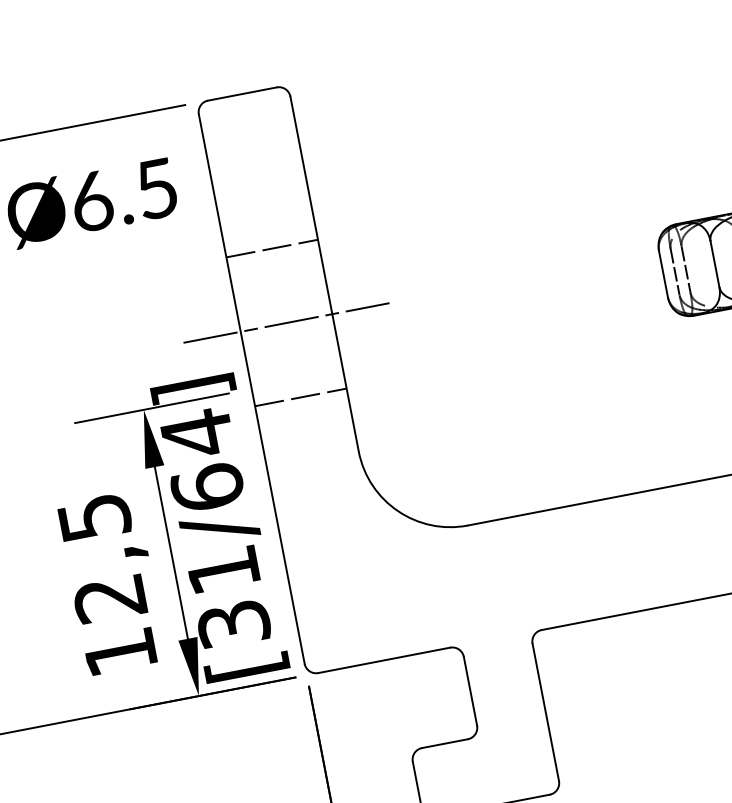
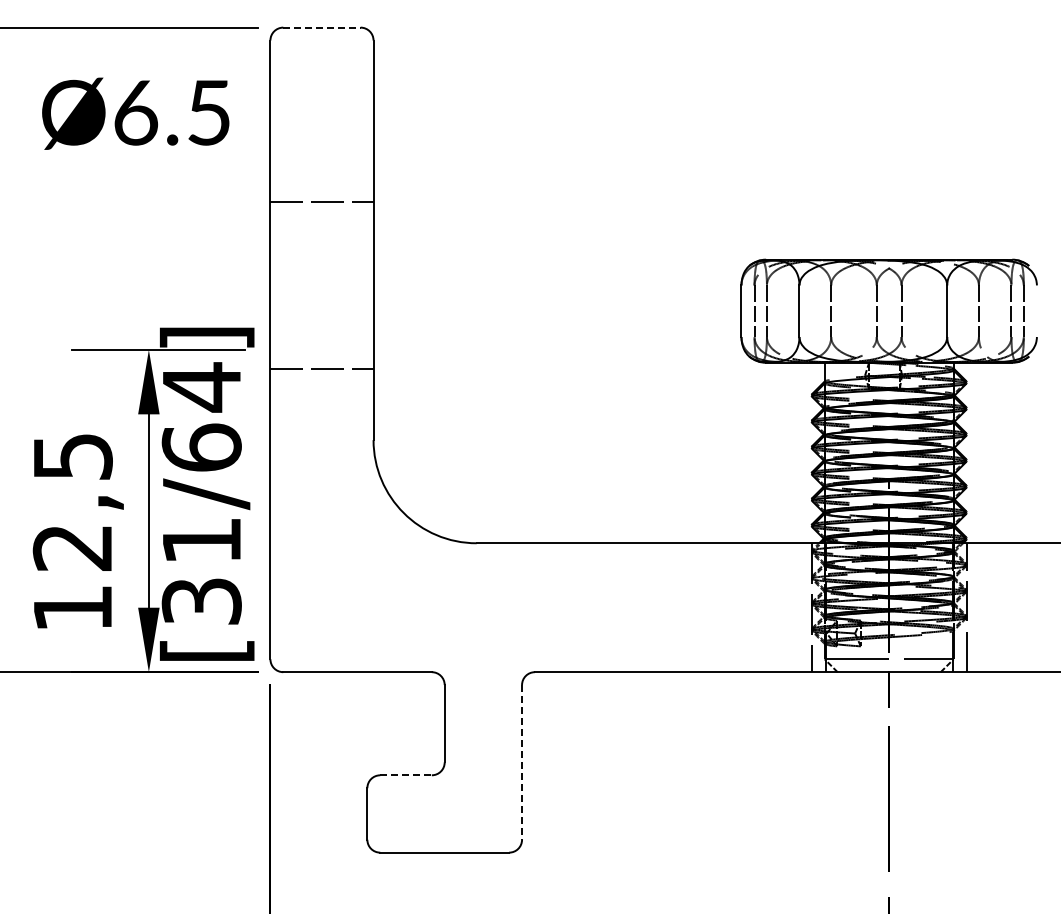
line: (241, 94) -> (321, 27), solid -> dashed
line: (286, 323) -> (321, 285), removed
line: (546, 712) -> (522, 762), solid -> dashed
line: (445, 743) -> (406, 775), solid -> dashed

